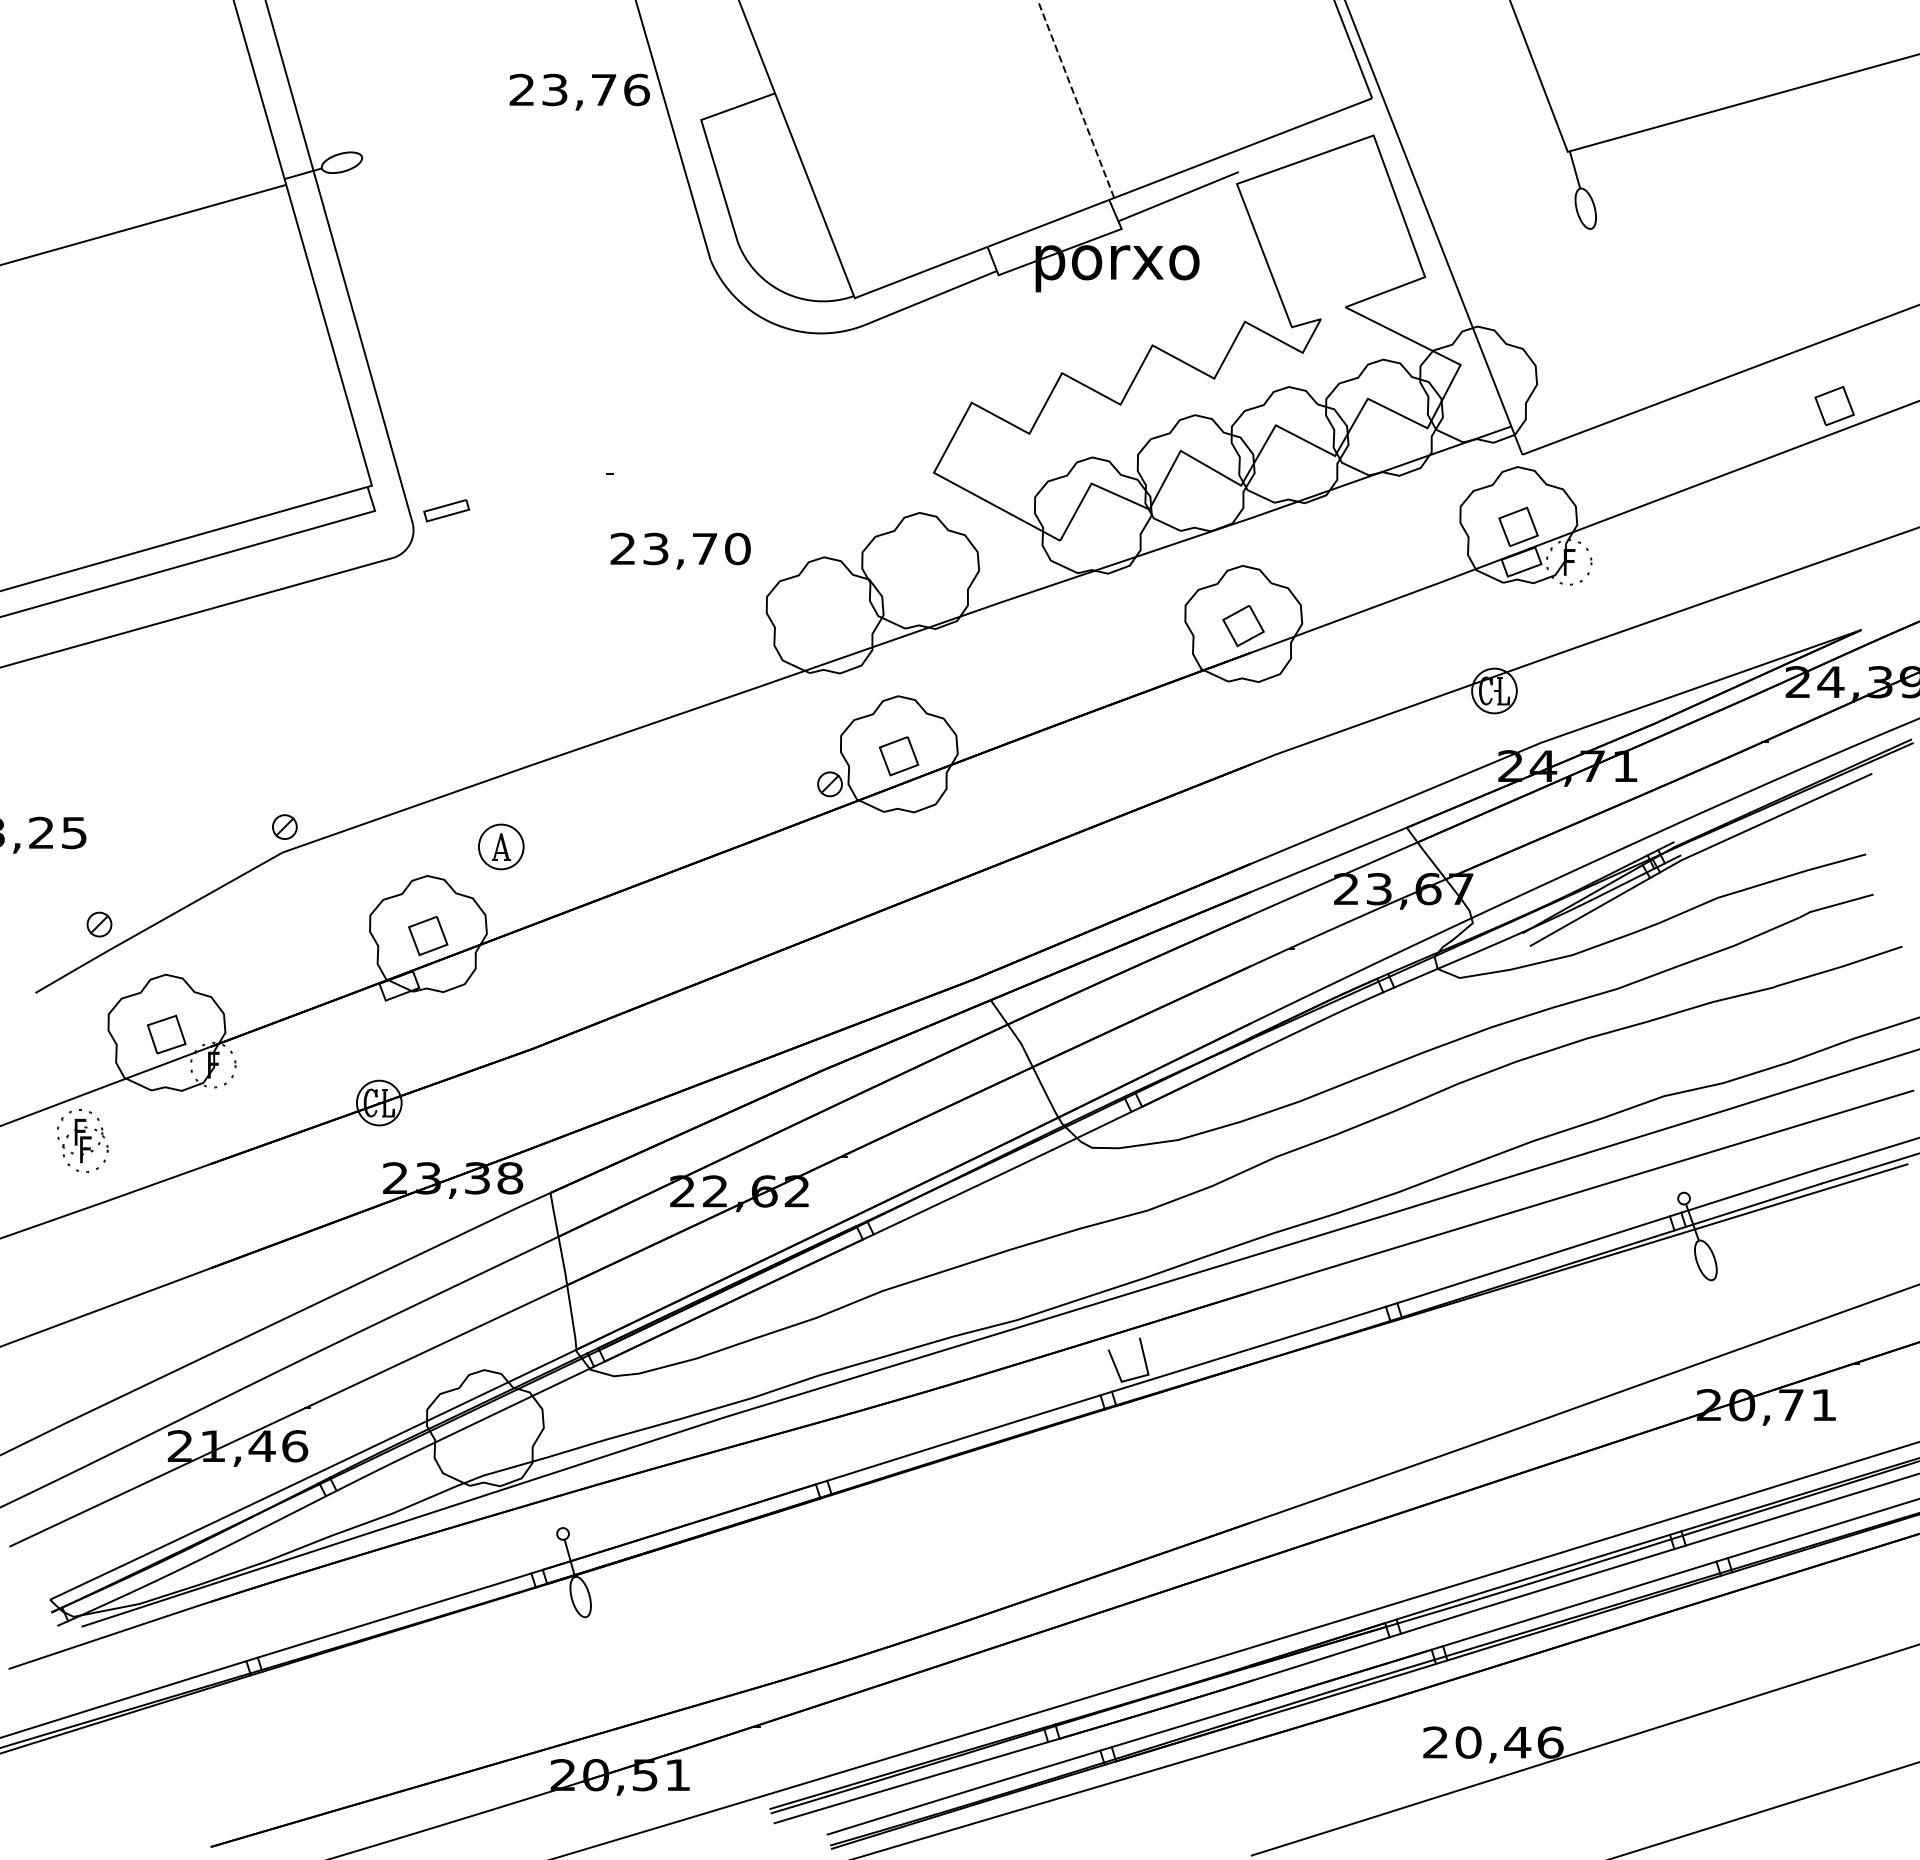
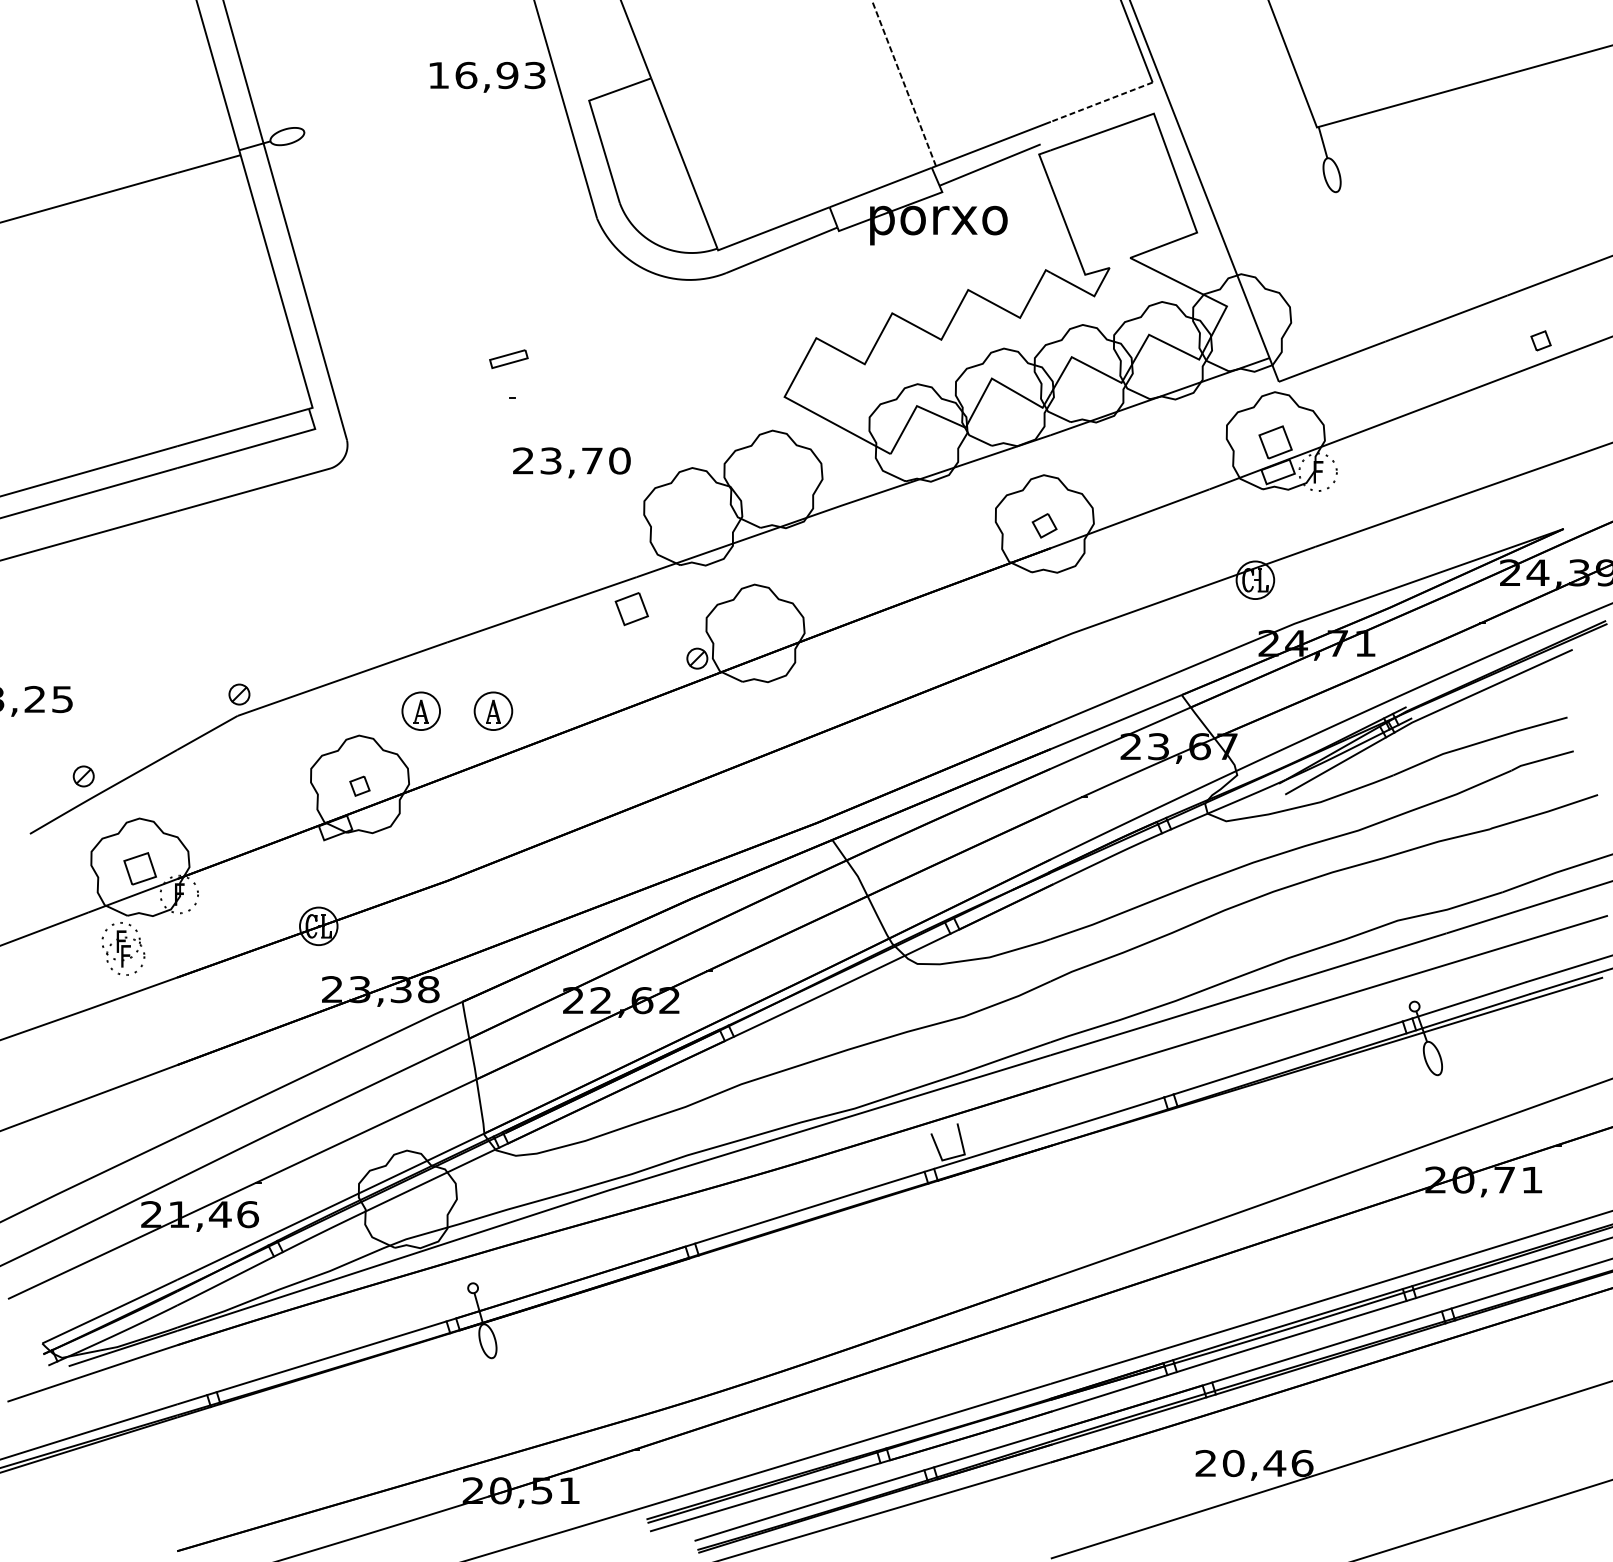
text: (579, 89) -> (486, 75), 23,76 -> 16,93
line: (1311, 121) -> (1101, 101), solid -> dashed
part: (1834, 405) -> (1540, 340), size x0.6
part: (446, 510) -> (508, 358), moved
part: (1243, 626) -> (1044, 526), size x0.7
part: (898, 756) -> (631, 609), moved
part: (587, 846) -> (493, 710), added
part: (428, 936) -> (360, 786), size x0.6
part: (82, 1140) -> (123, 948), moved

